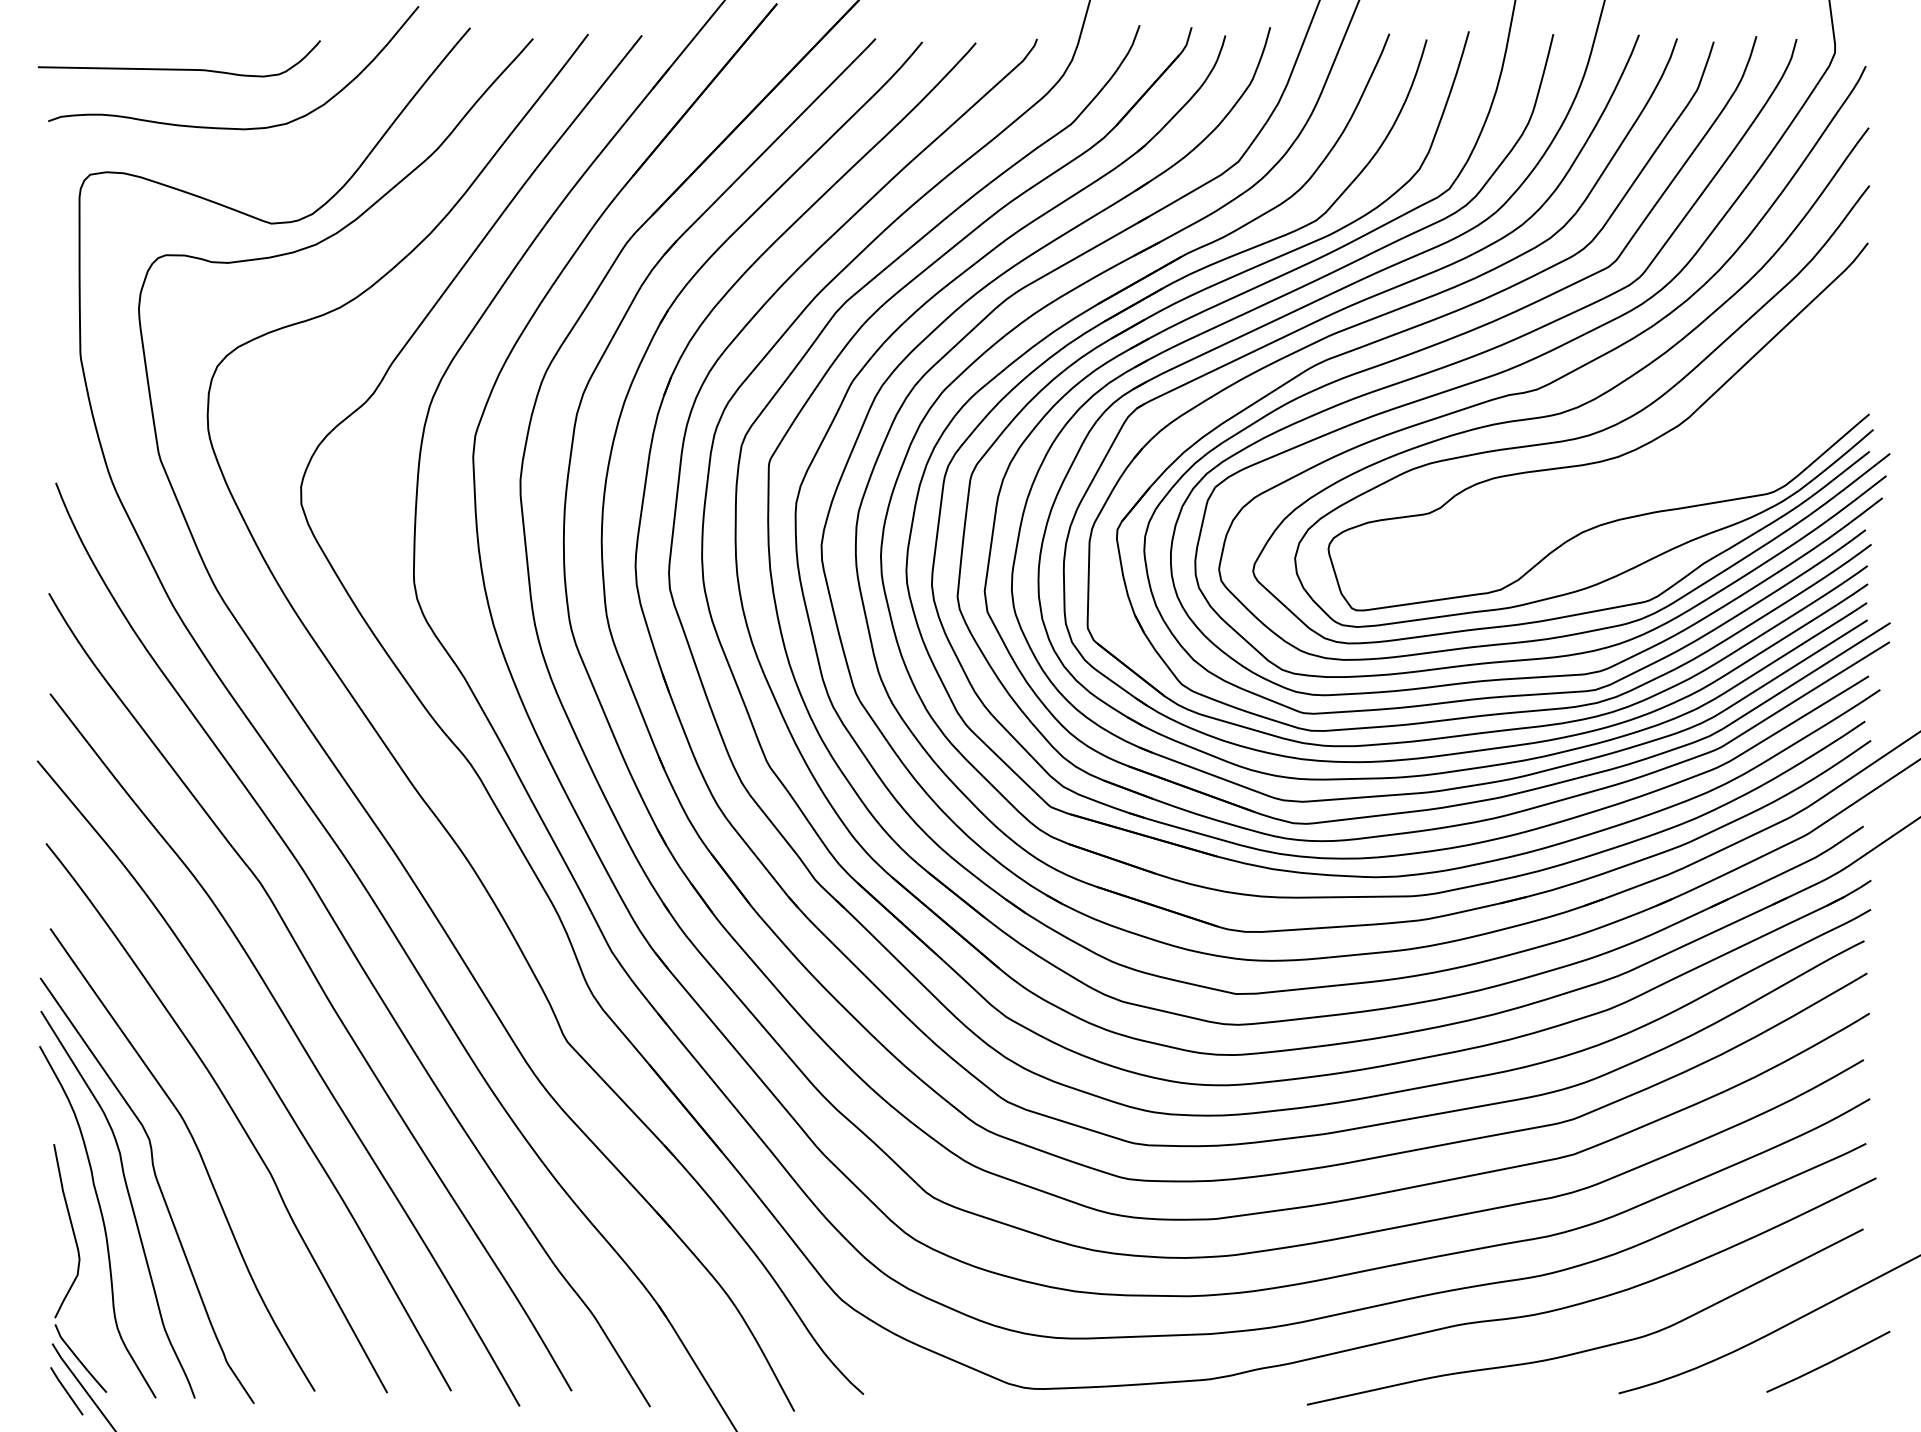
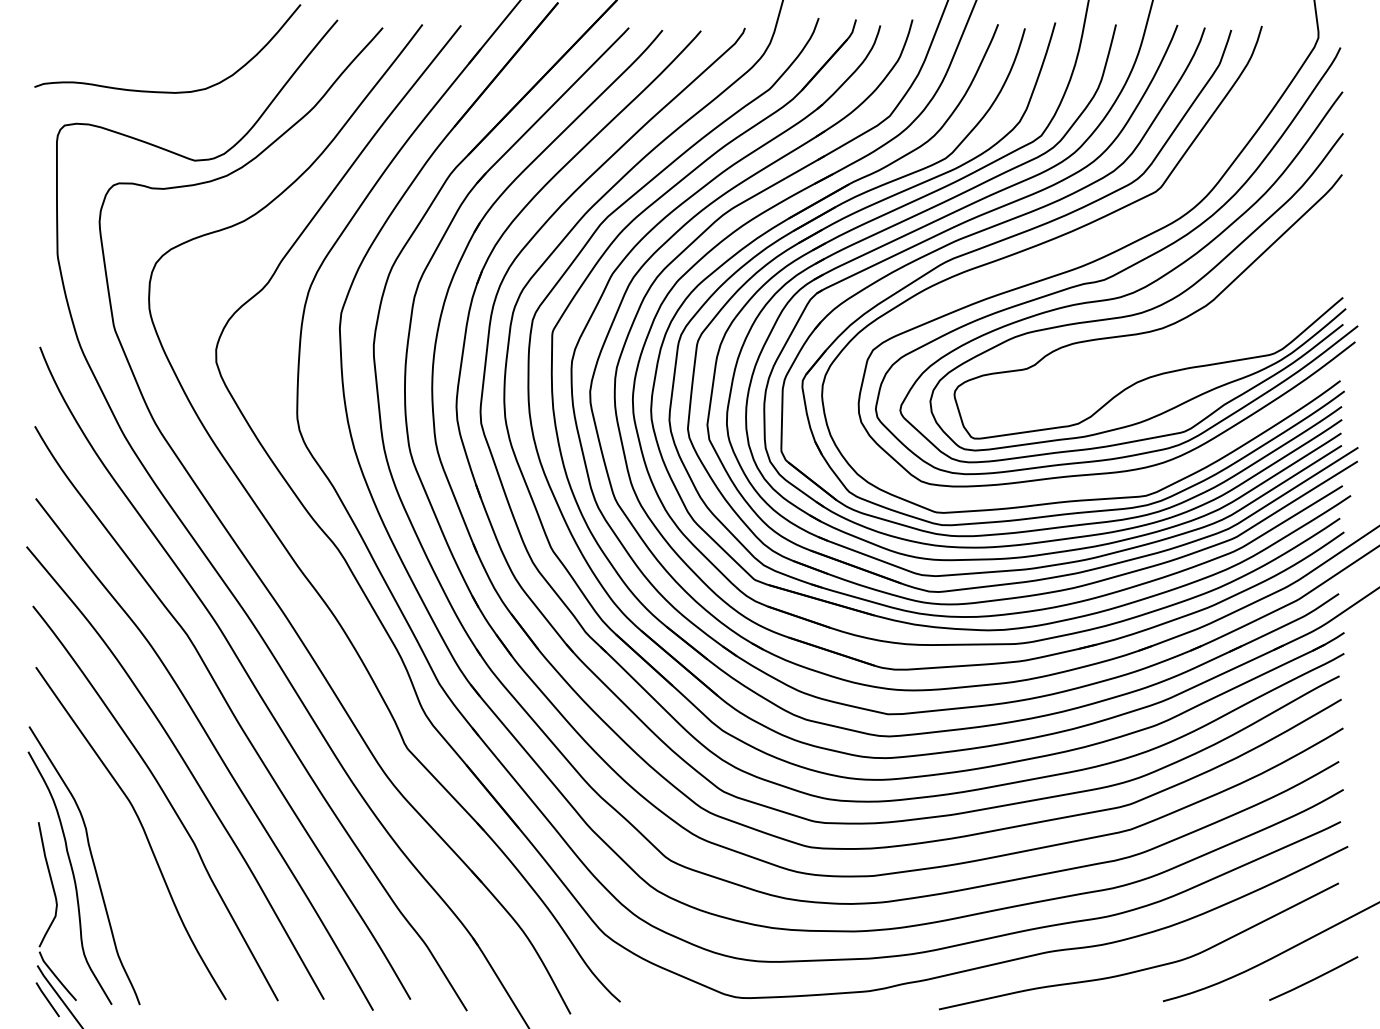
curve: (178, 68) -> (128, 49), removed
curve: (1515, 340) -> (1088, 244), removed
curve: (158, 1187) -> (113, 853), removed

